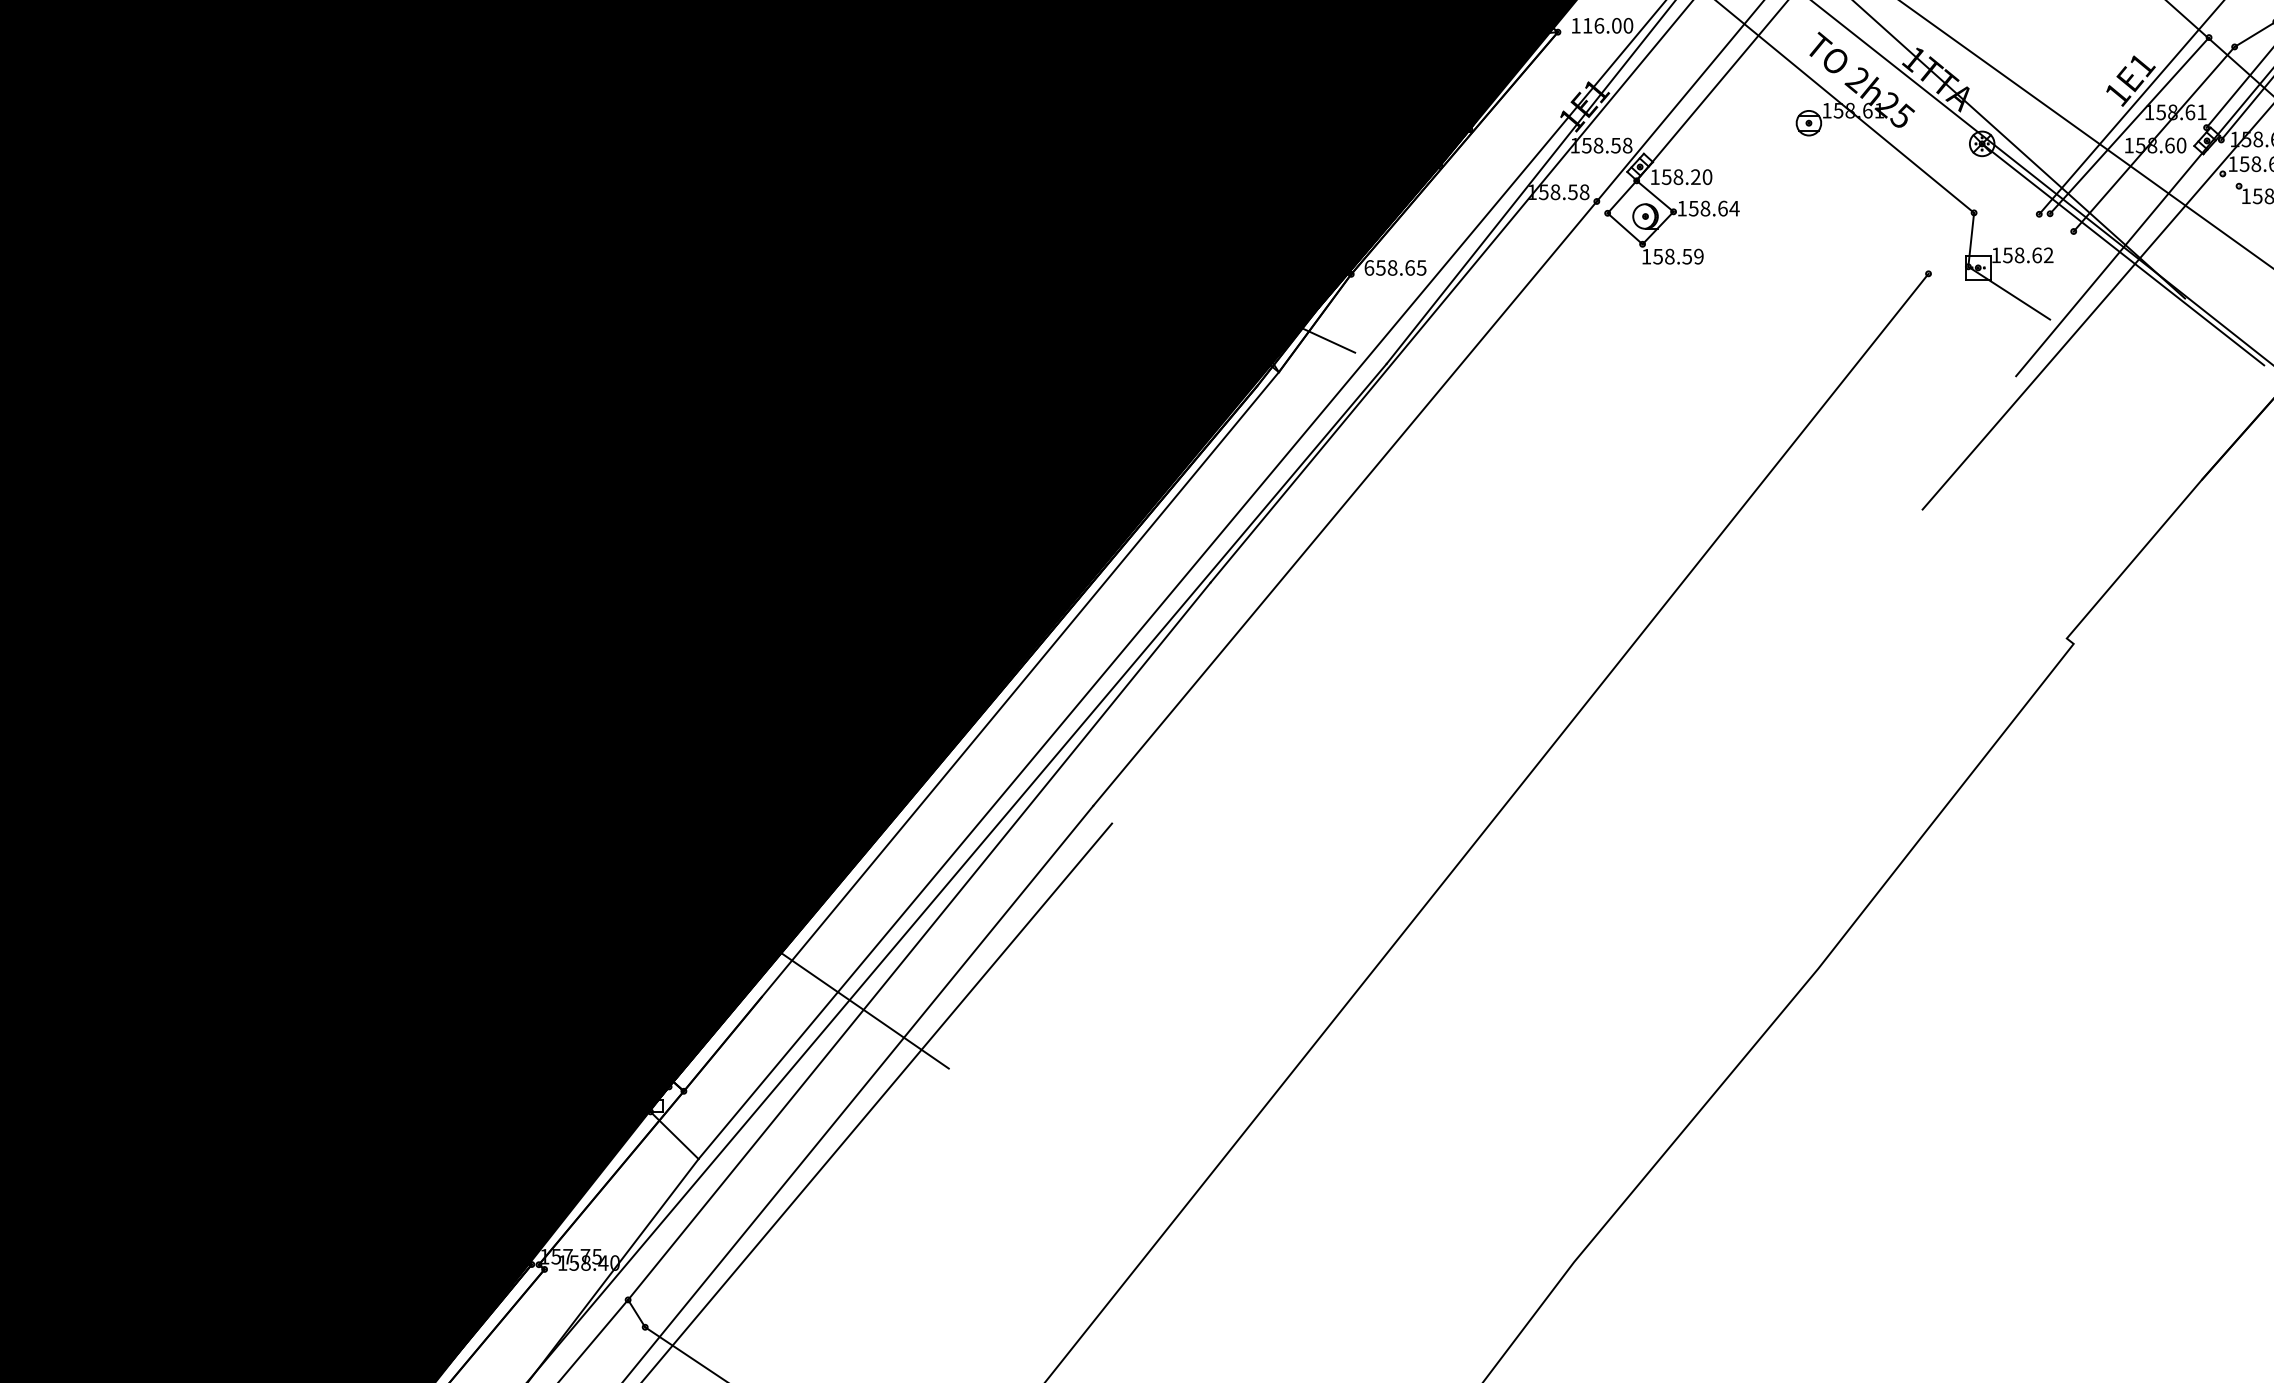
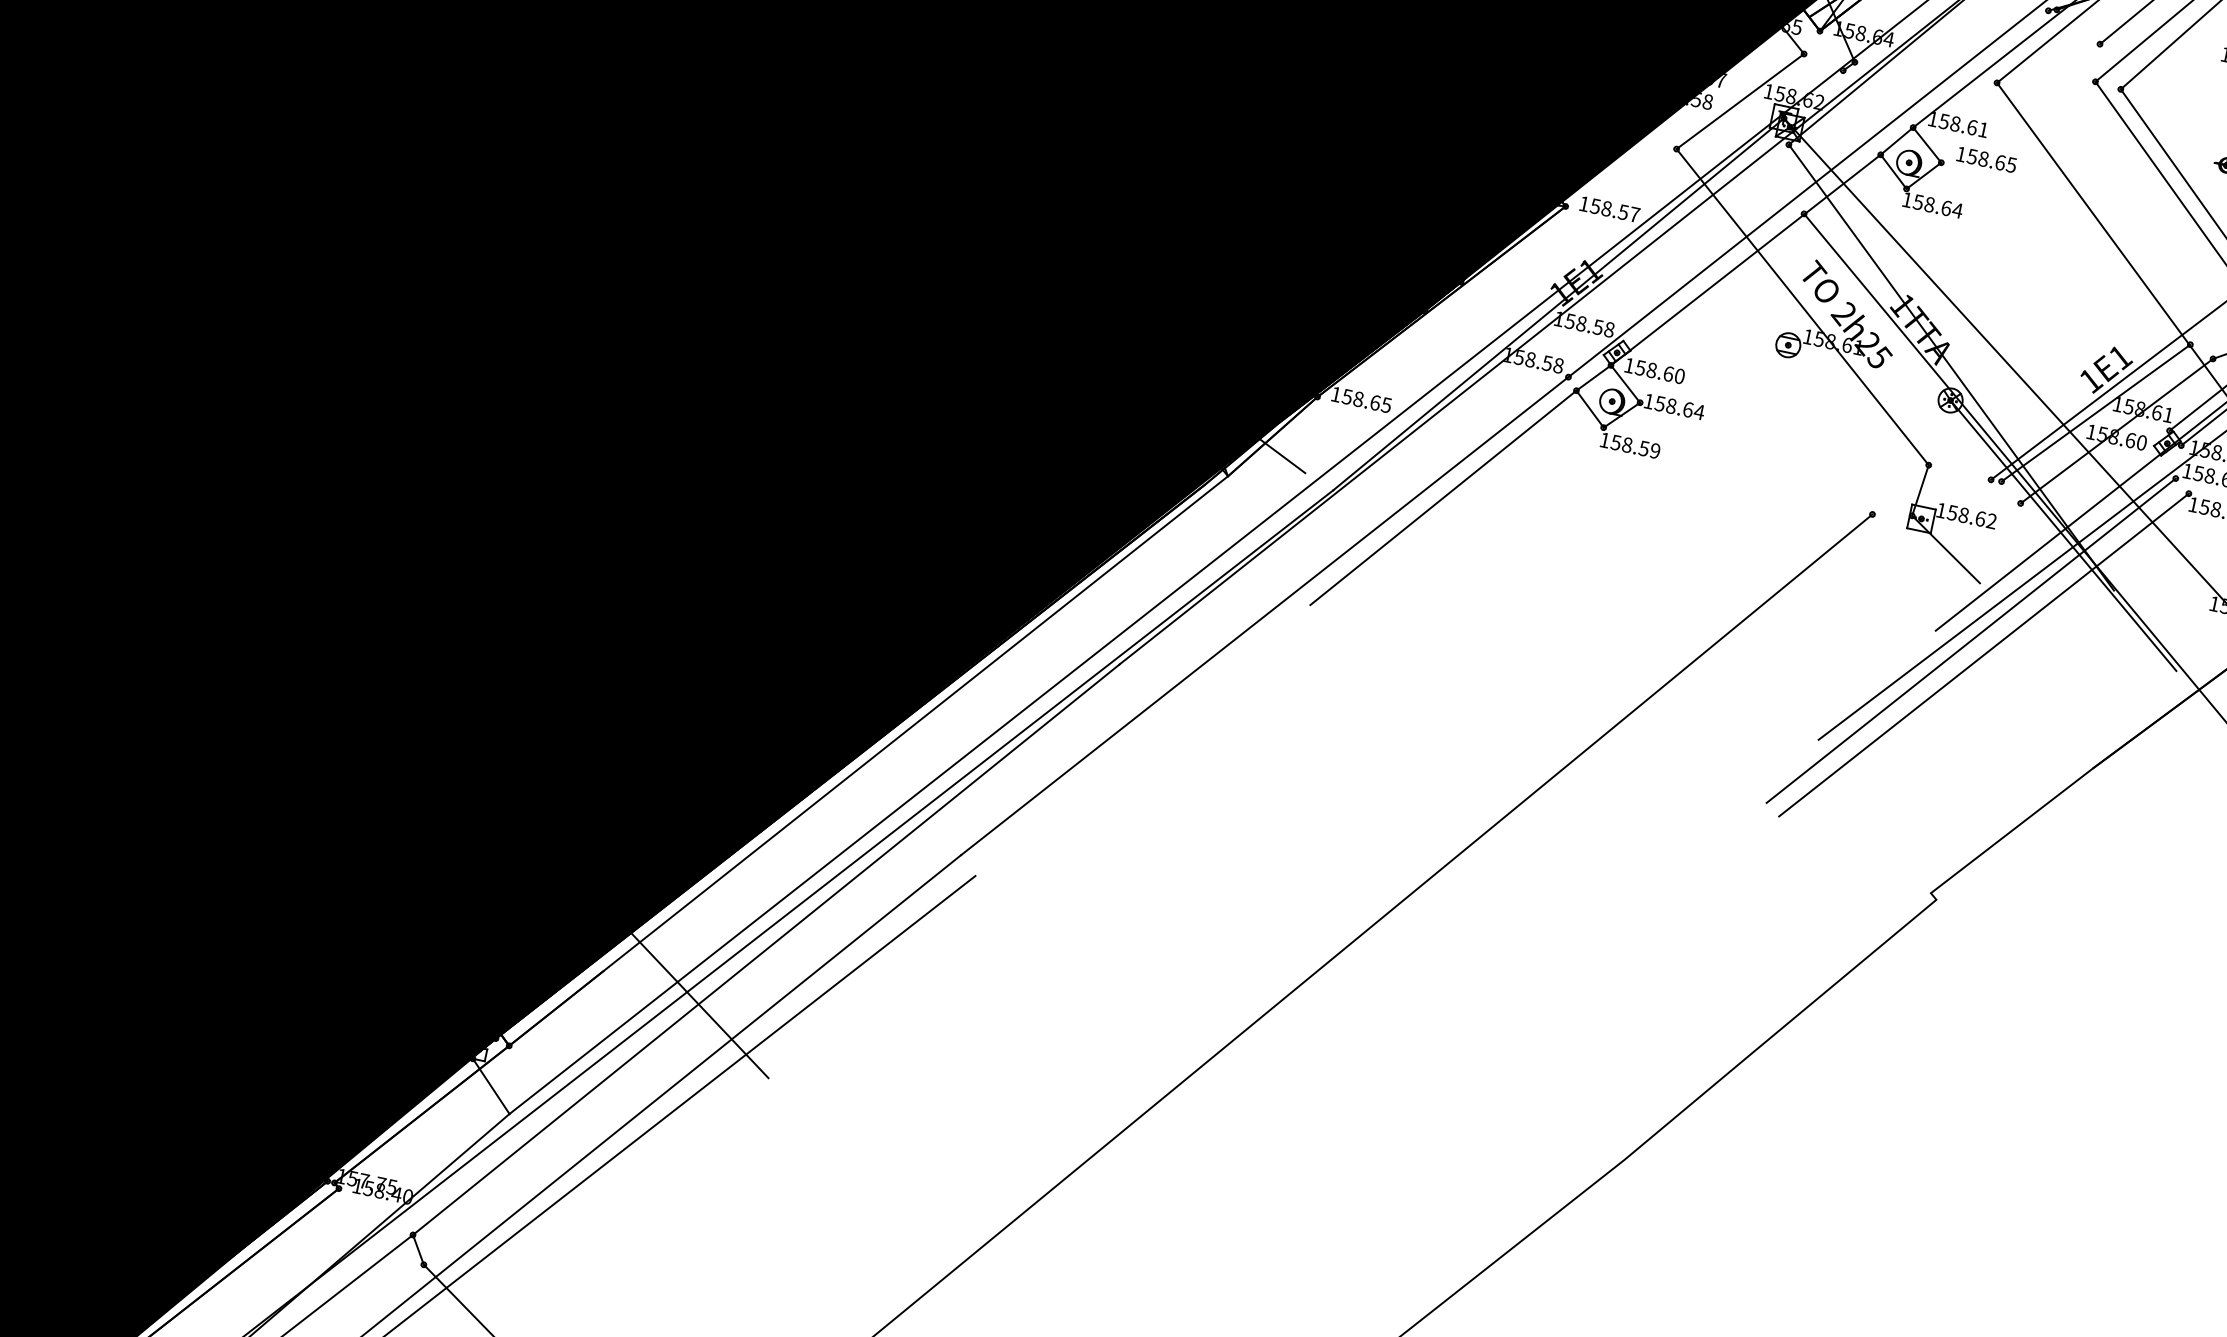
text: (1607, 25) -> (1614, 210), 116.00 -> 158.57
text: (1695, 177) -> (1668, 374), 158.20 -> 158.60
text: (1369, 267) -> (1336, 394), 658.65 -> 158.65
line: (1497, 347) -> (1443, 497), added
line: (2053, 378) -> (1971, 640), added
line: (2069, 390) -> (1984, 655), added

